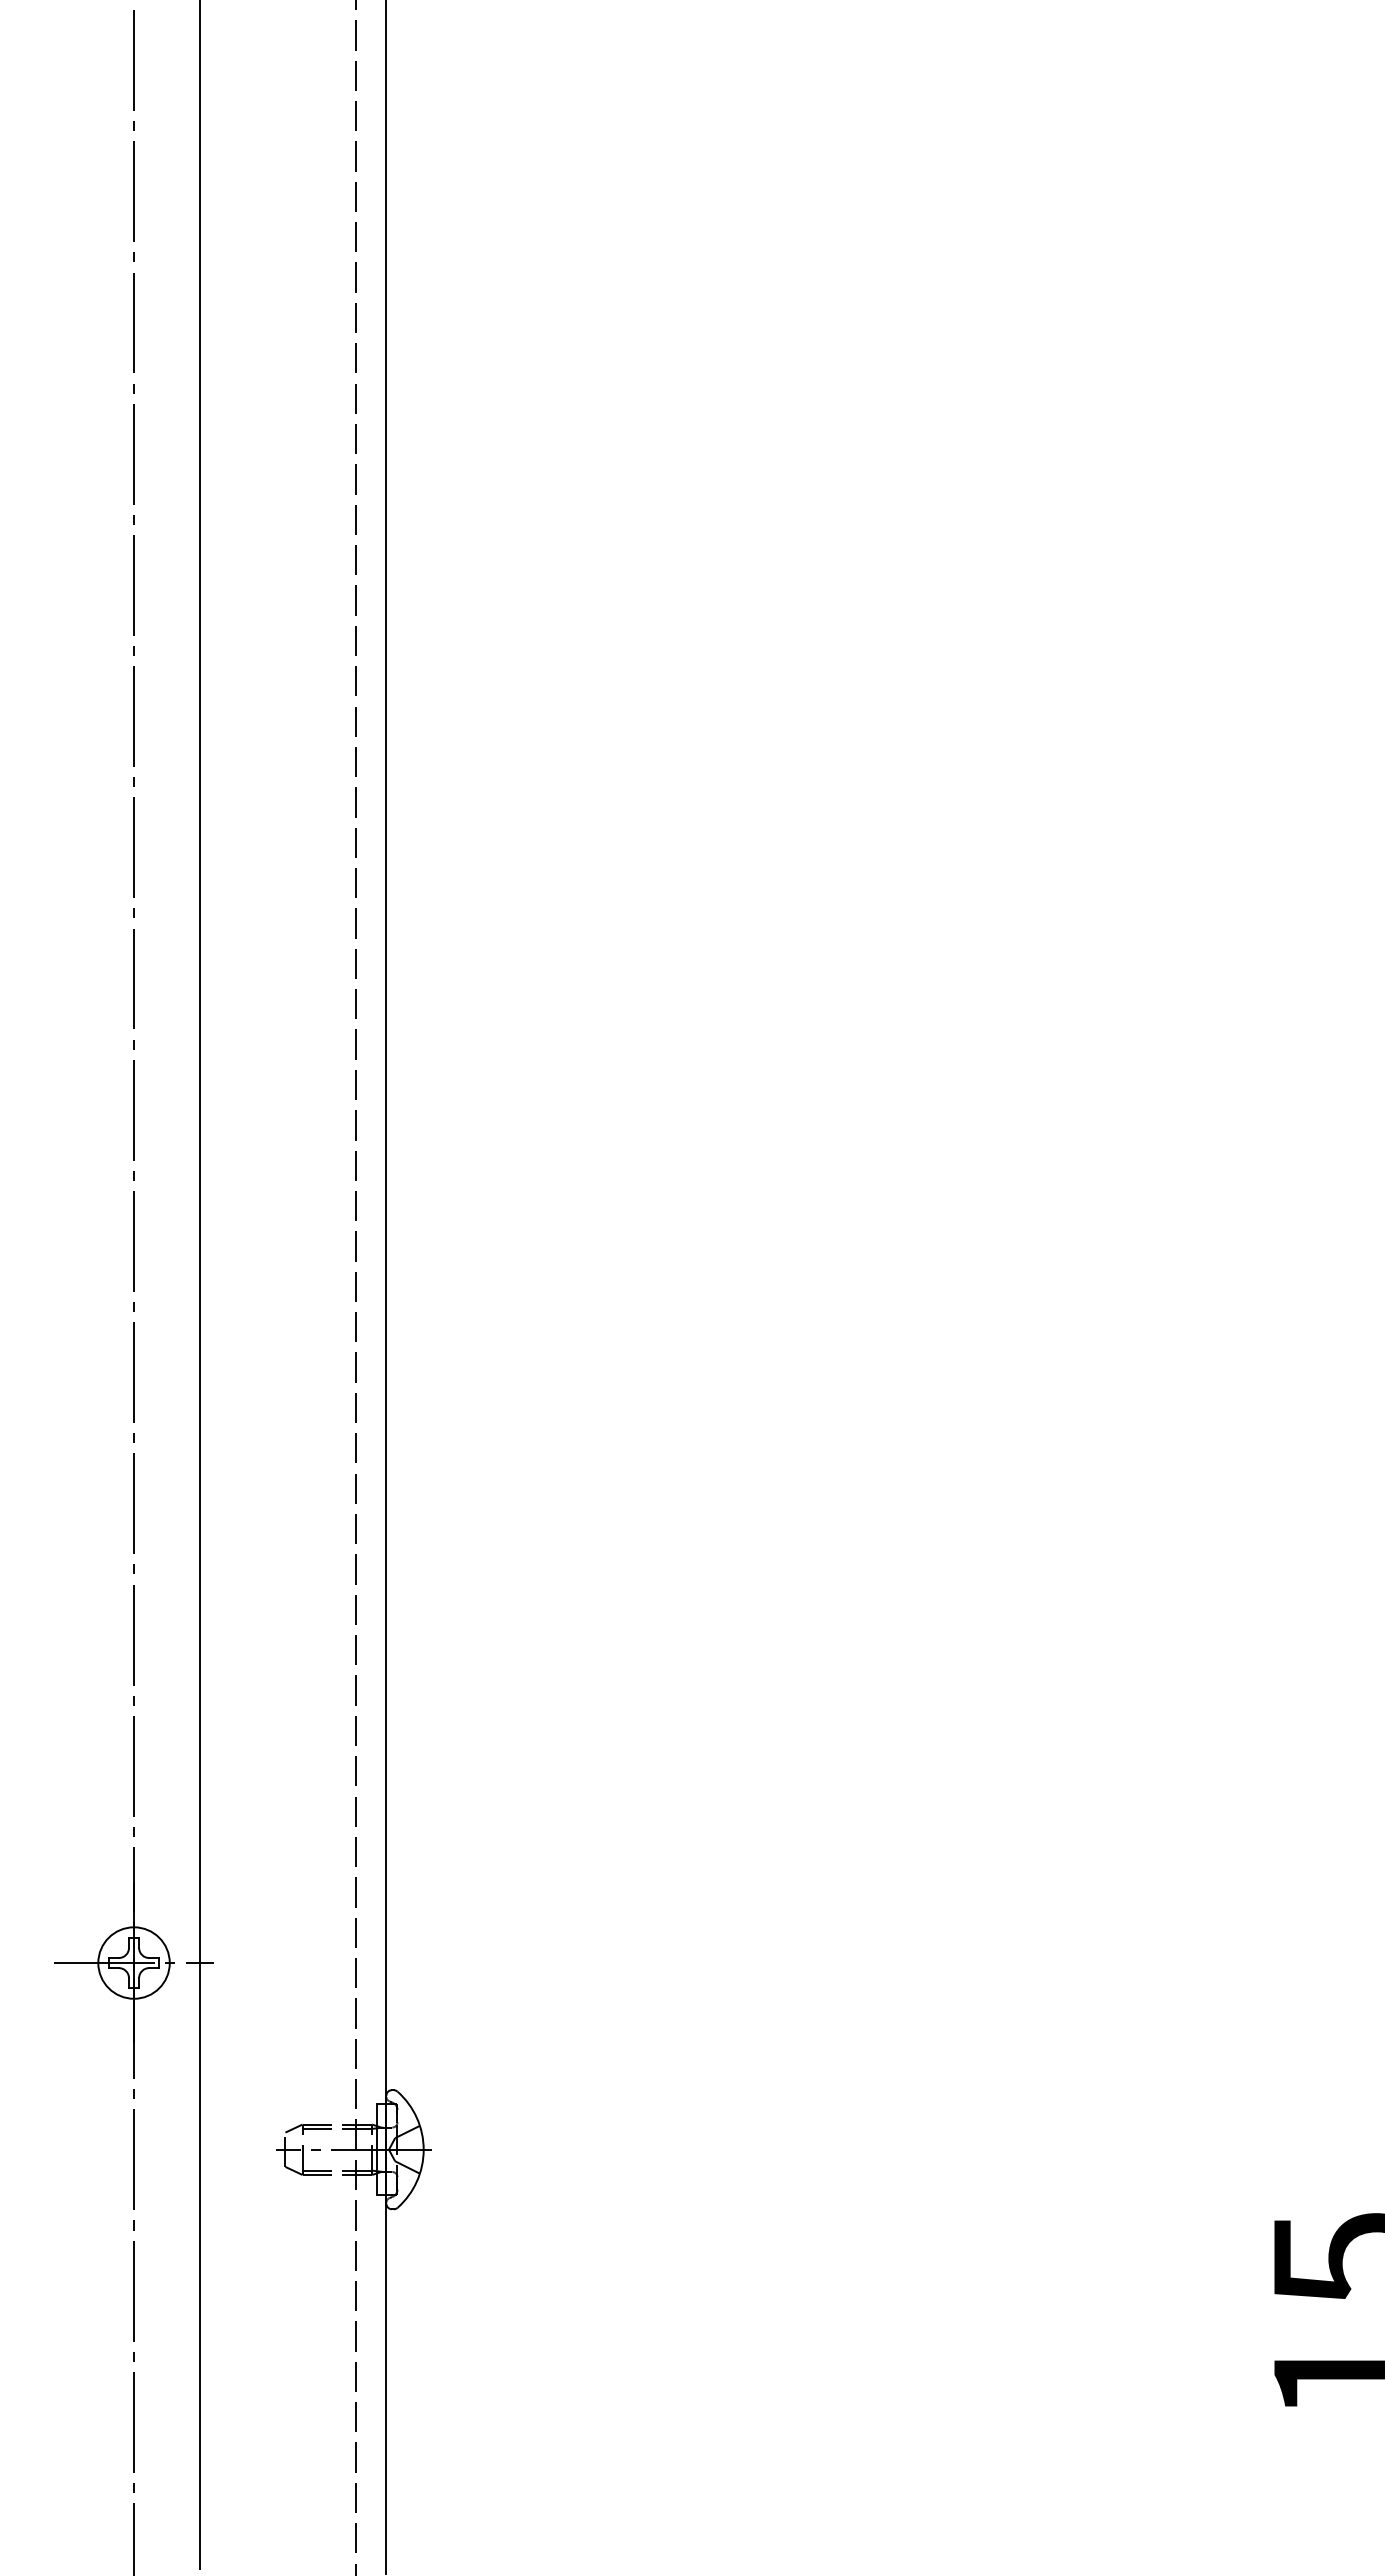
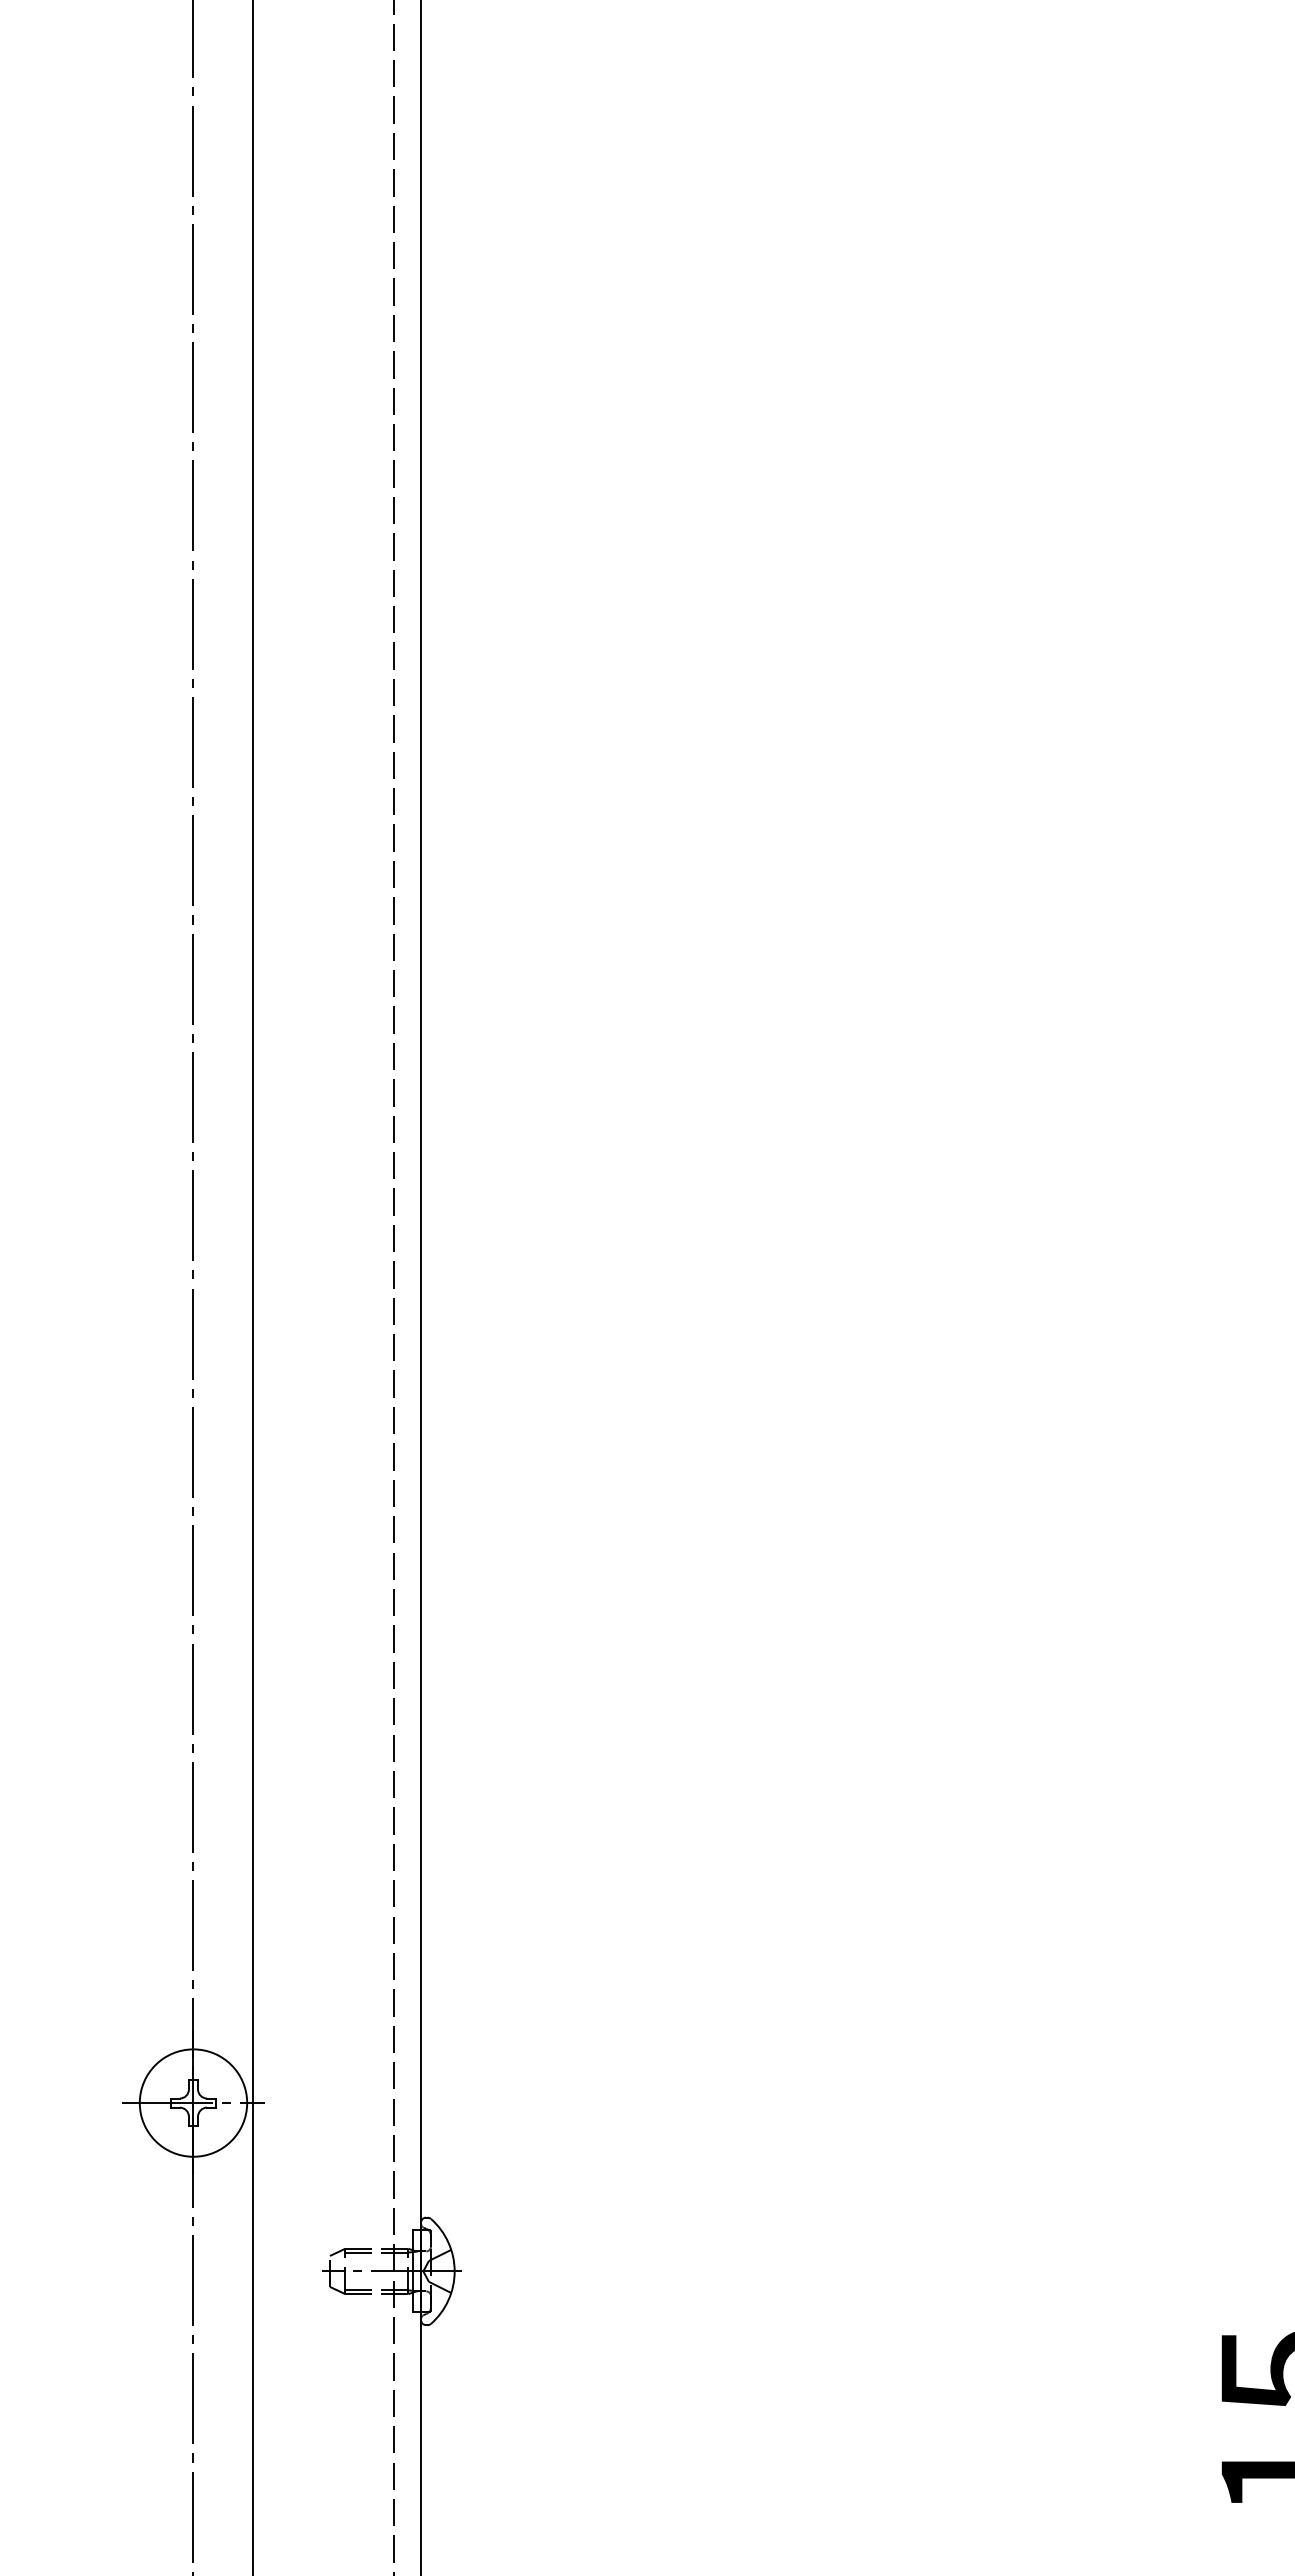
circle: (134, 1962) -> (193, 2102), size x1.67

